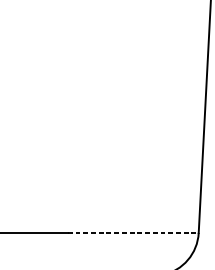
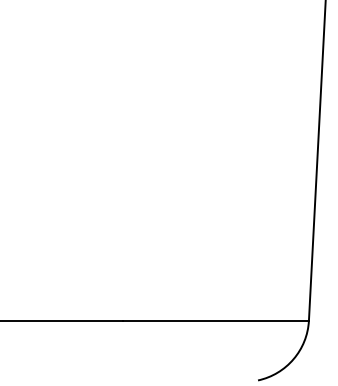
line: (133, 232) -> (216, 320), dashed -> solid

